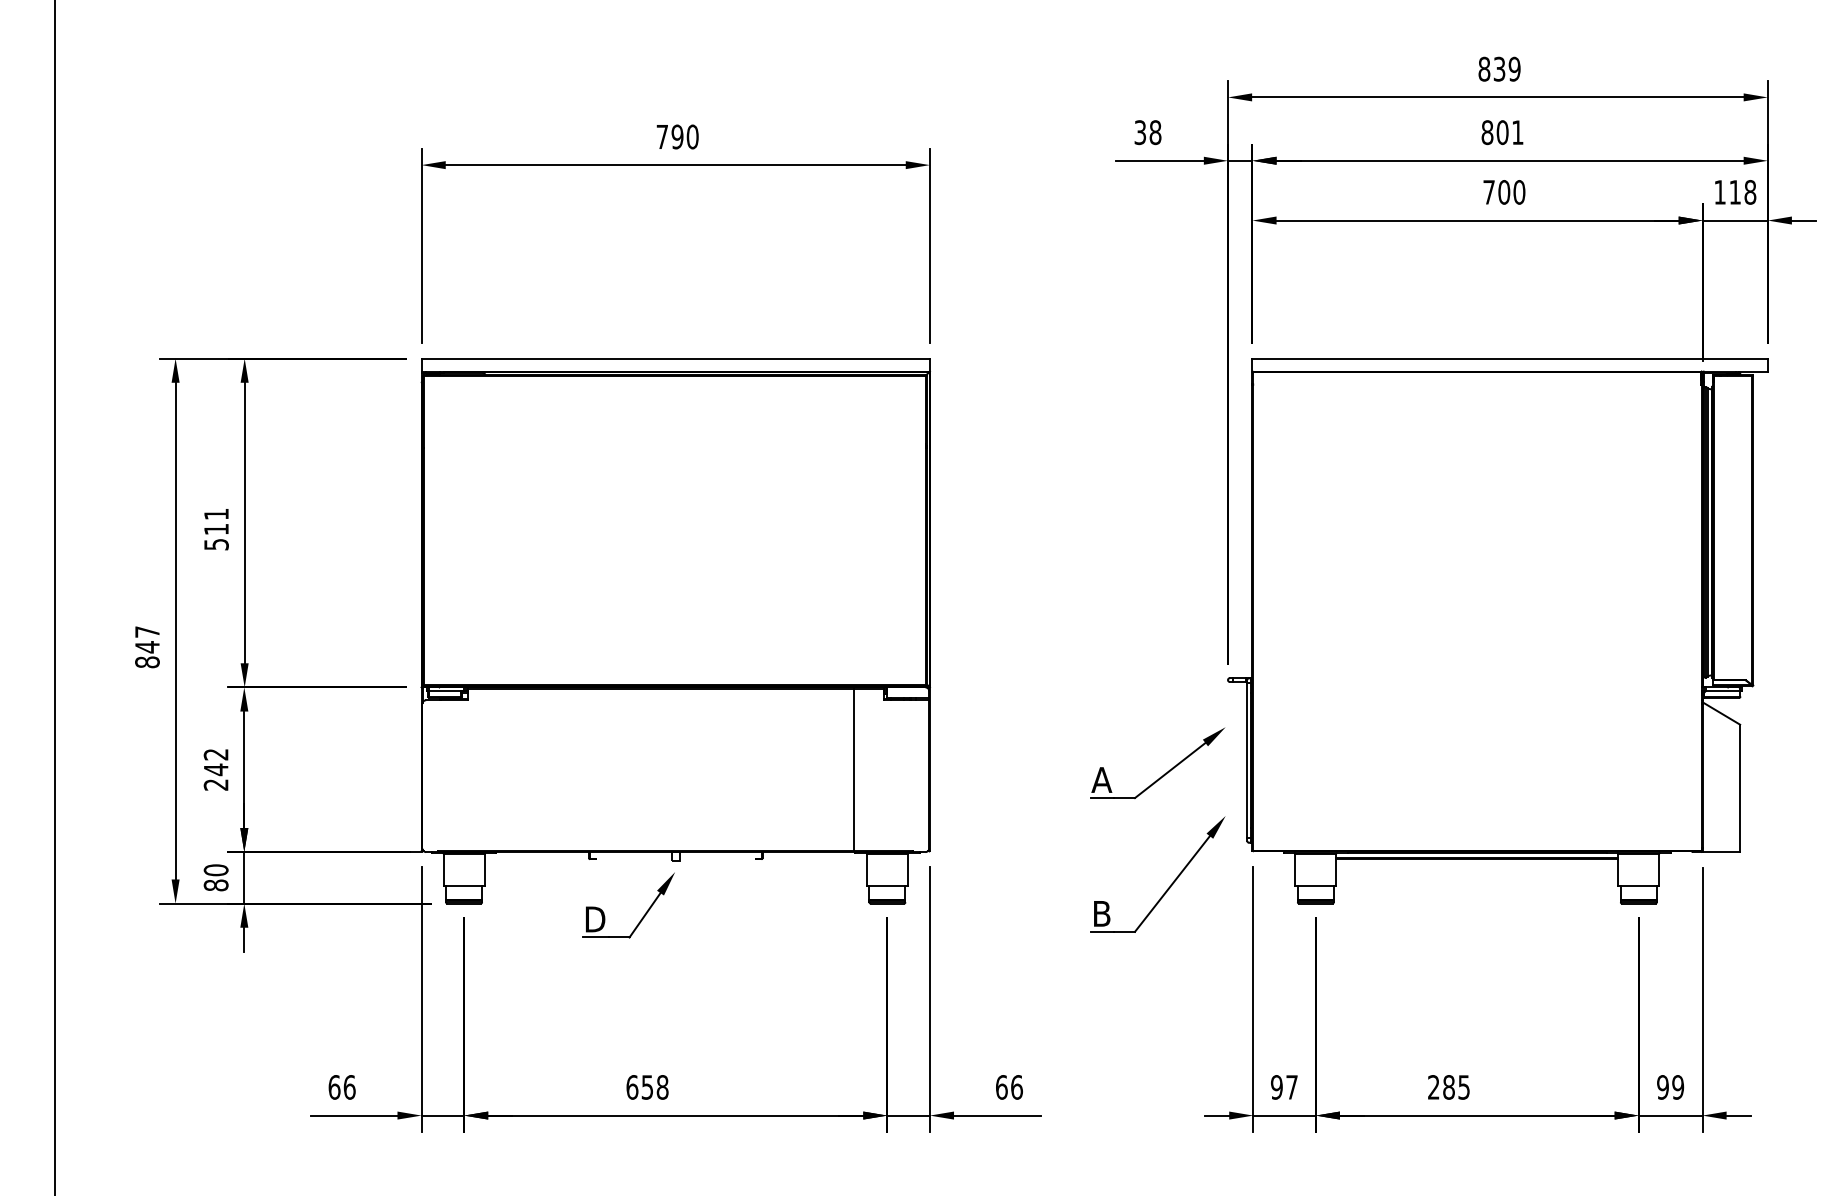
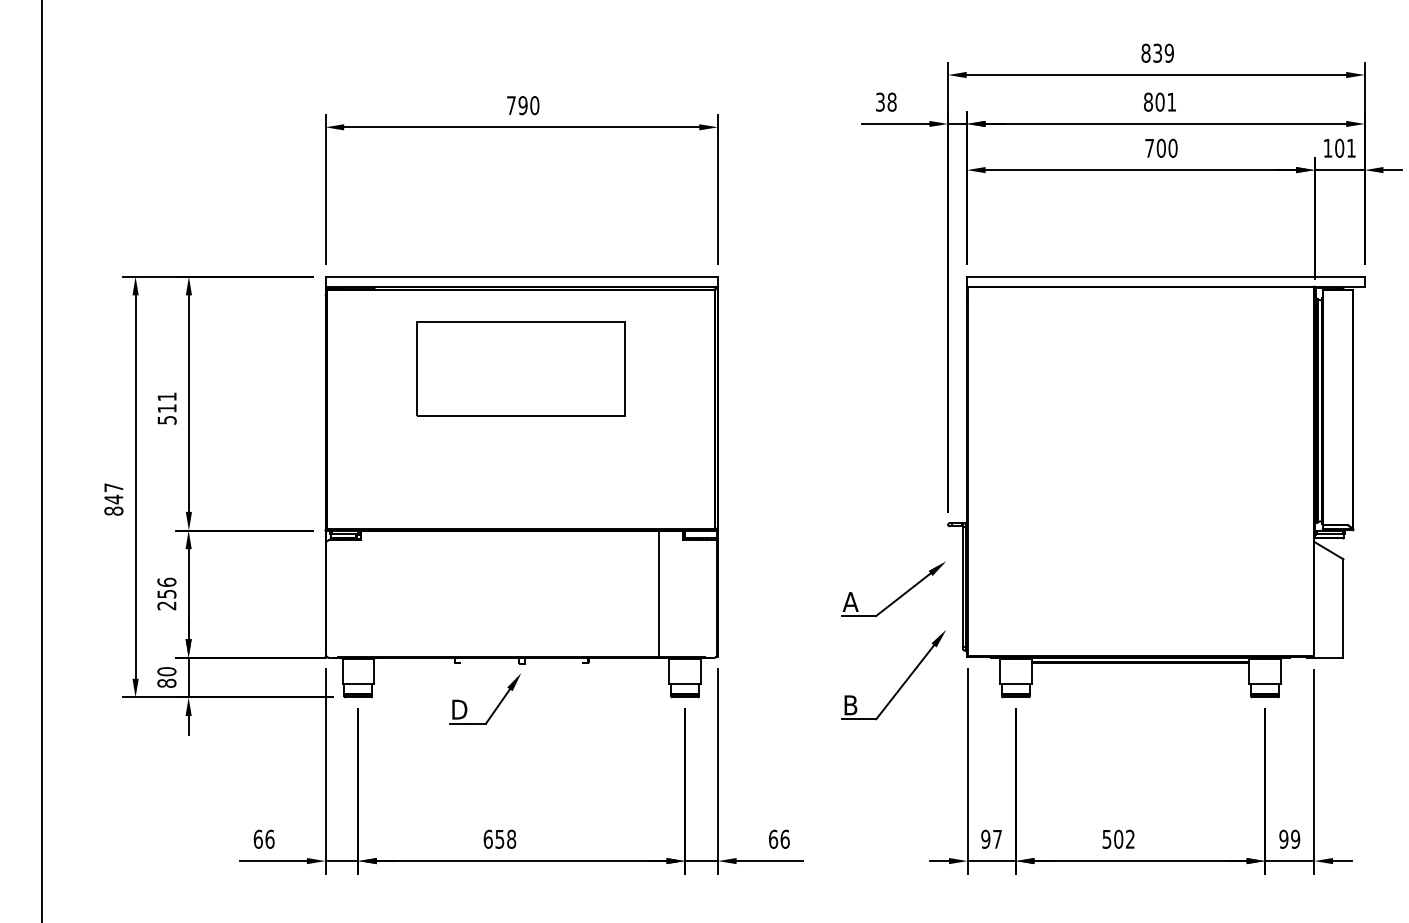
text: (1742, 191) -> (1345, 147), 118 -> 101
part: (674, 477) -> (520, 368), added
text: (215, 761) -> (166, 587), 242 -> 256
text: (1448, 1086) -> (1118, 838), 285 -> 502

